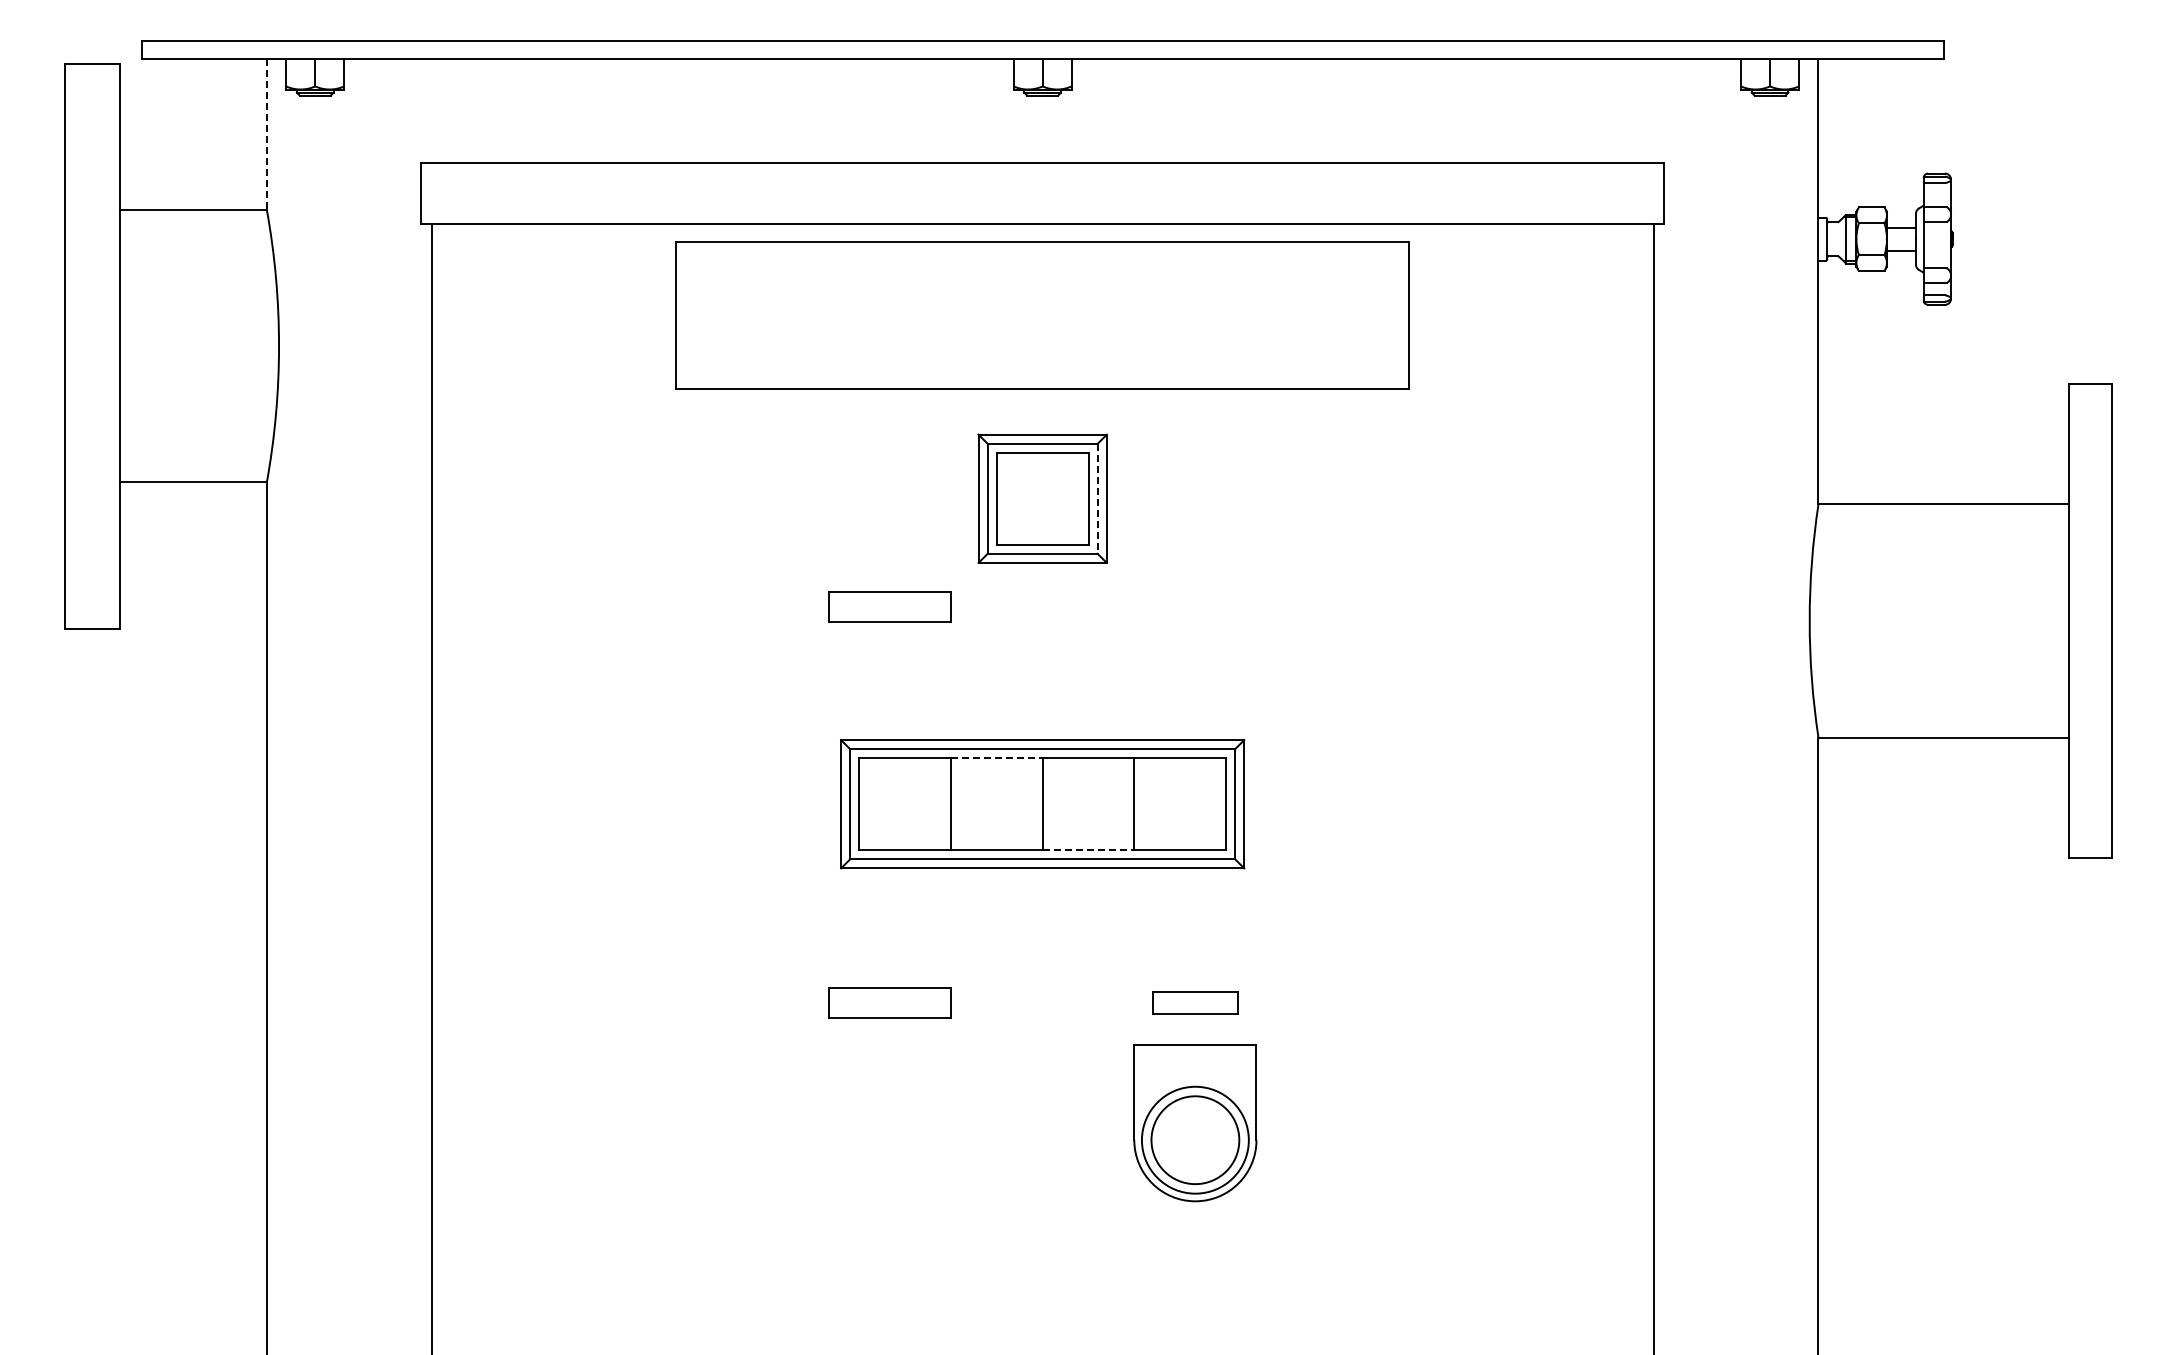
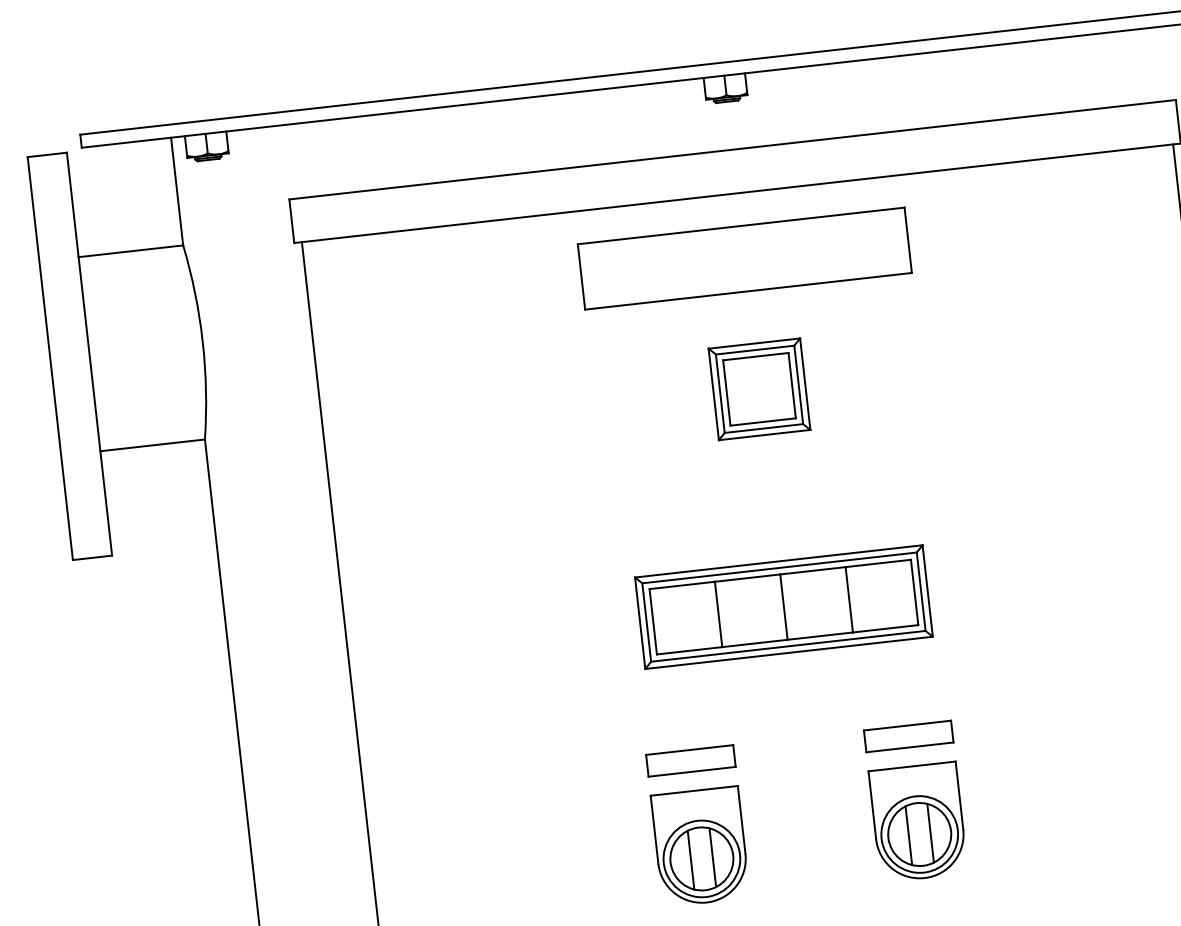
line: (266, 134) -> (176, 191), dashed -> solid
part: (1042, 315) -> (744, 258), size x0.62
line: (1097, 498) -> (798, 384), dashed -> solid
part: (889, 606) -> (658, 478), removed
line: (996, 758) -> (747, 578), dashed -> solid
line: (1088, 850) -> (820, 636), dashed -> solid
part: (1194, 1002) -> (908, 736), size x1.43
part: (889, 1123) -> (700, 847), added
line: (1180, 1140) -> (909, 835), added
line: (1210, 1140) -> (930, 833), added

